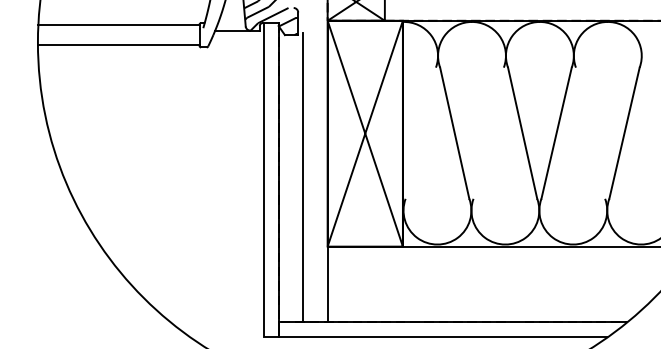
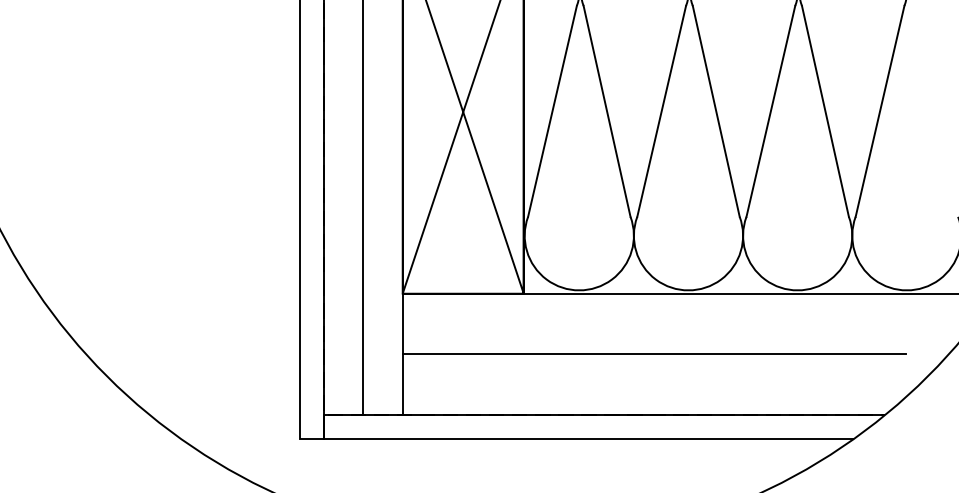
line: (420, 132) -> (552, 110), added
line: (488, 132) -> (661, 110), added
line: (590, 132) -> (825, 110), added
line: (483, 284) -> (653, 354), added

